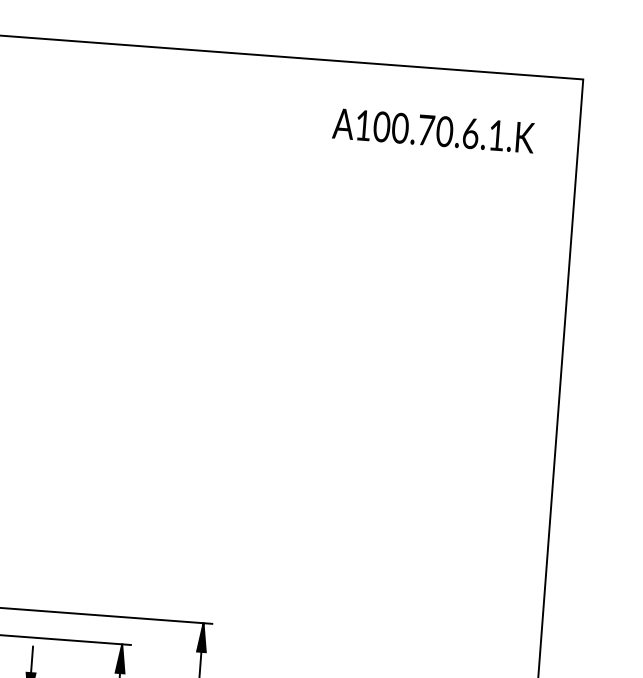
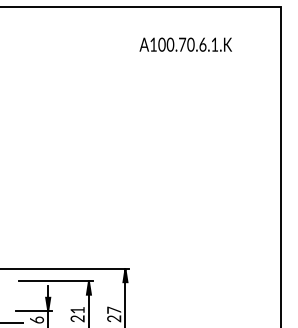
text: (432, 130) -> (185, 44), moved

